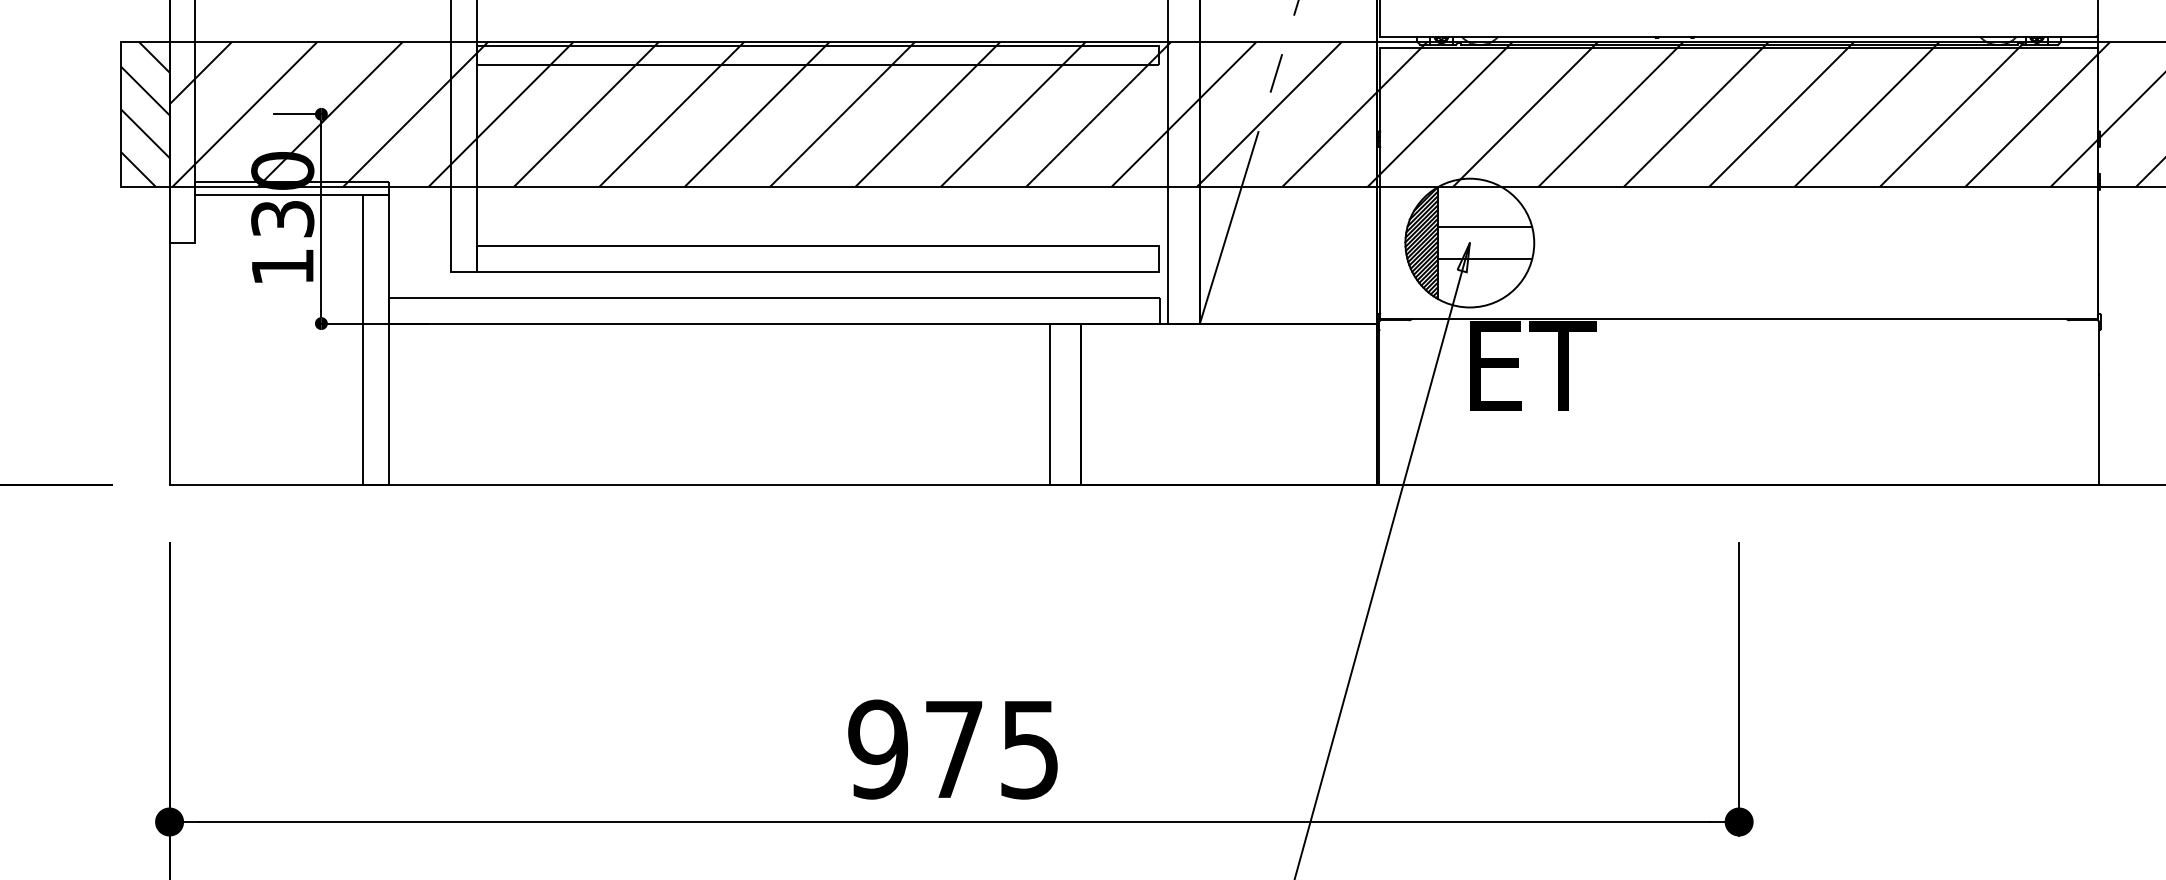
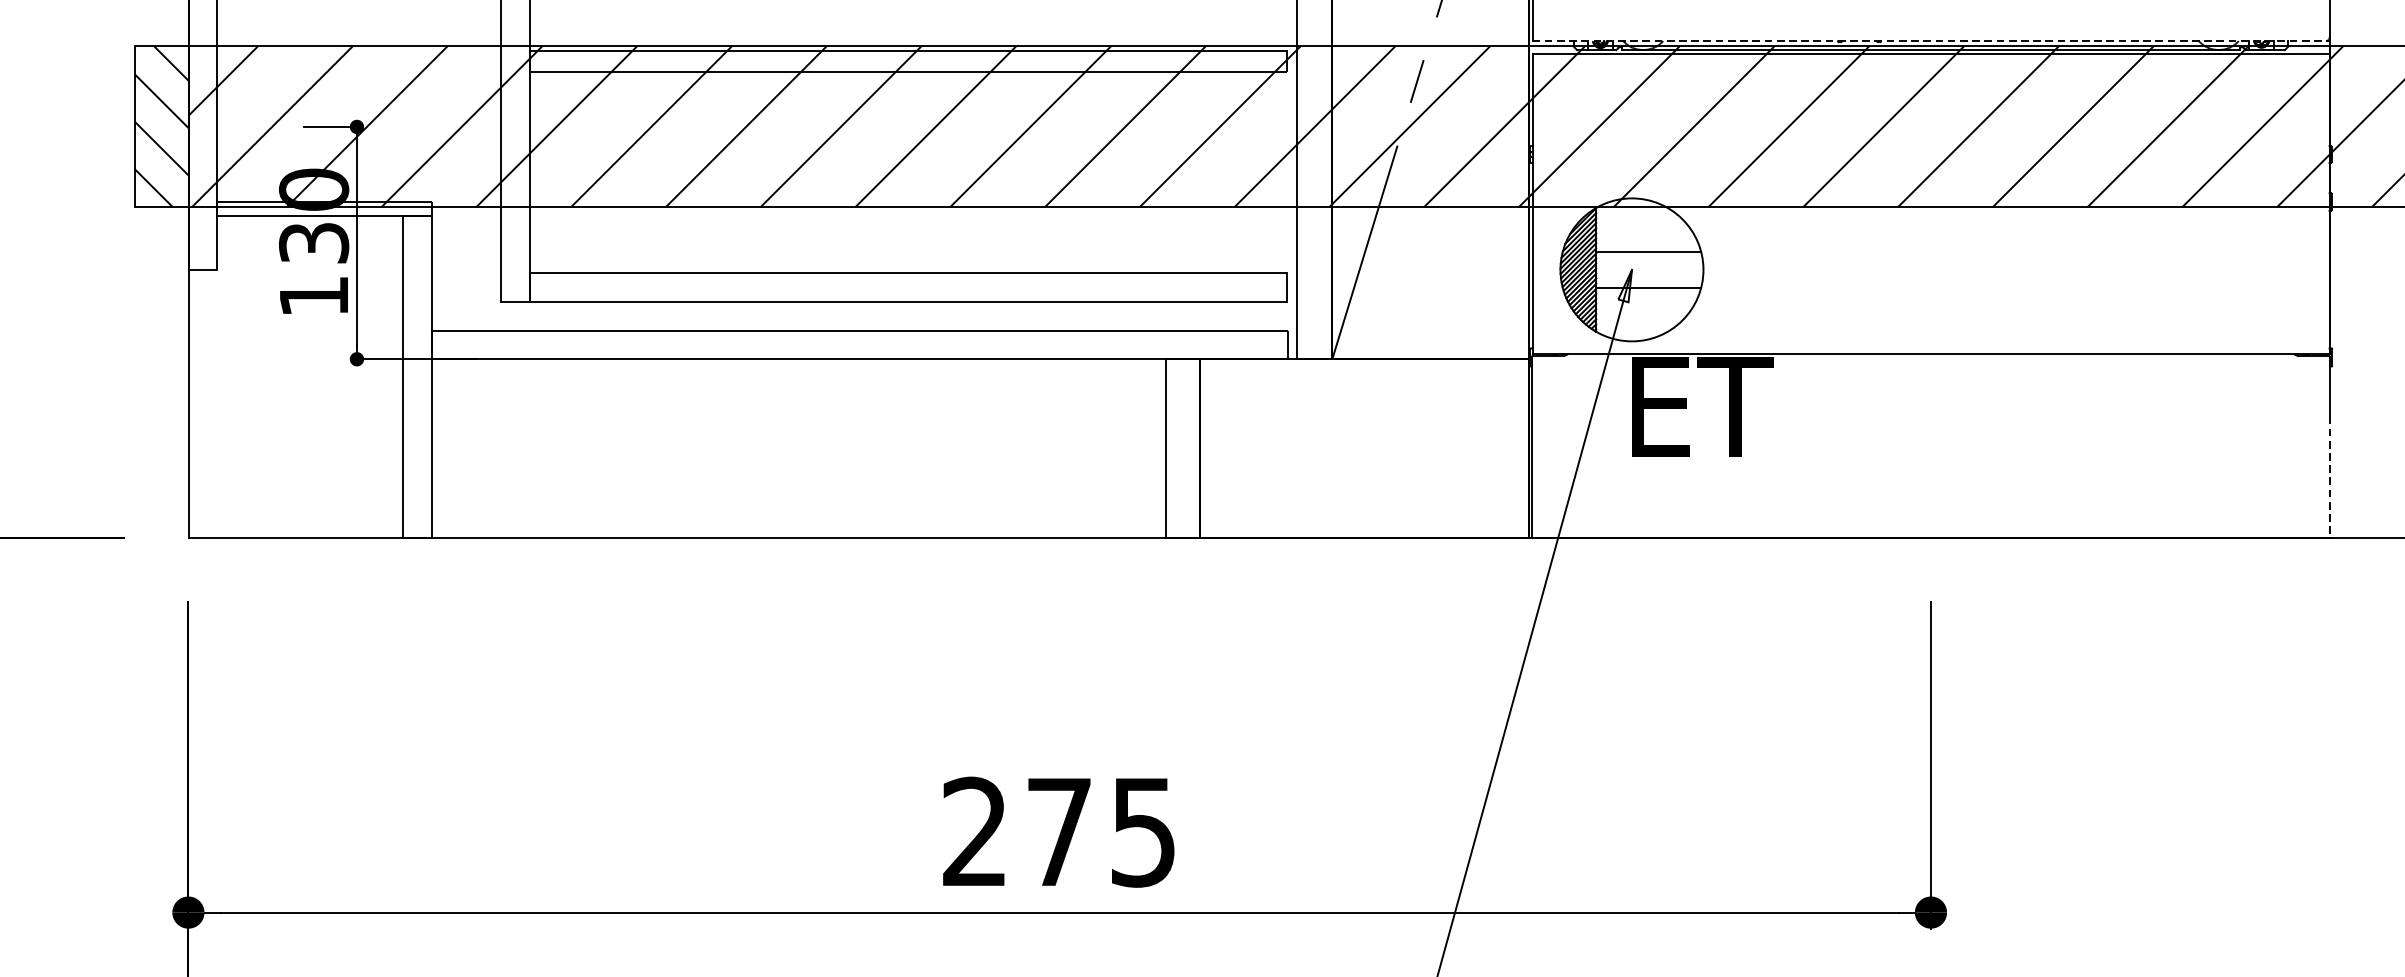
line: (1739, 37) -> (1931, 41), solid -> dashed
line: (2099, 429) -> (2331, 476), solid -> dashed
text: (878, 749) -> (975, 832), 975 -> 275

